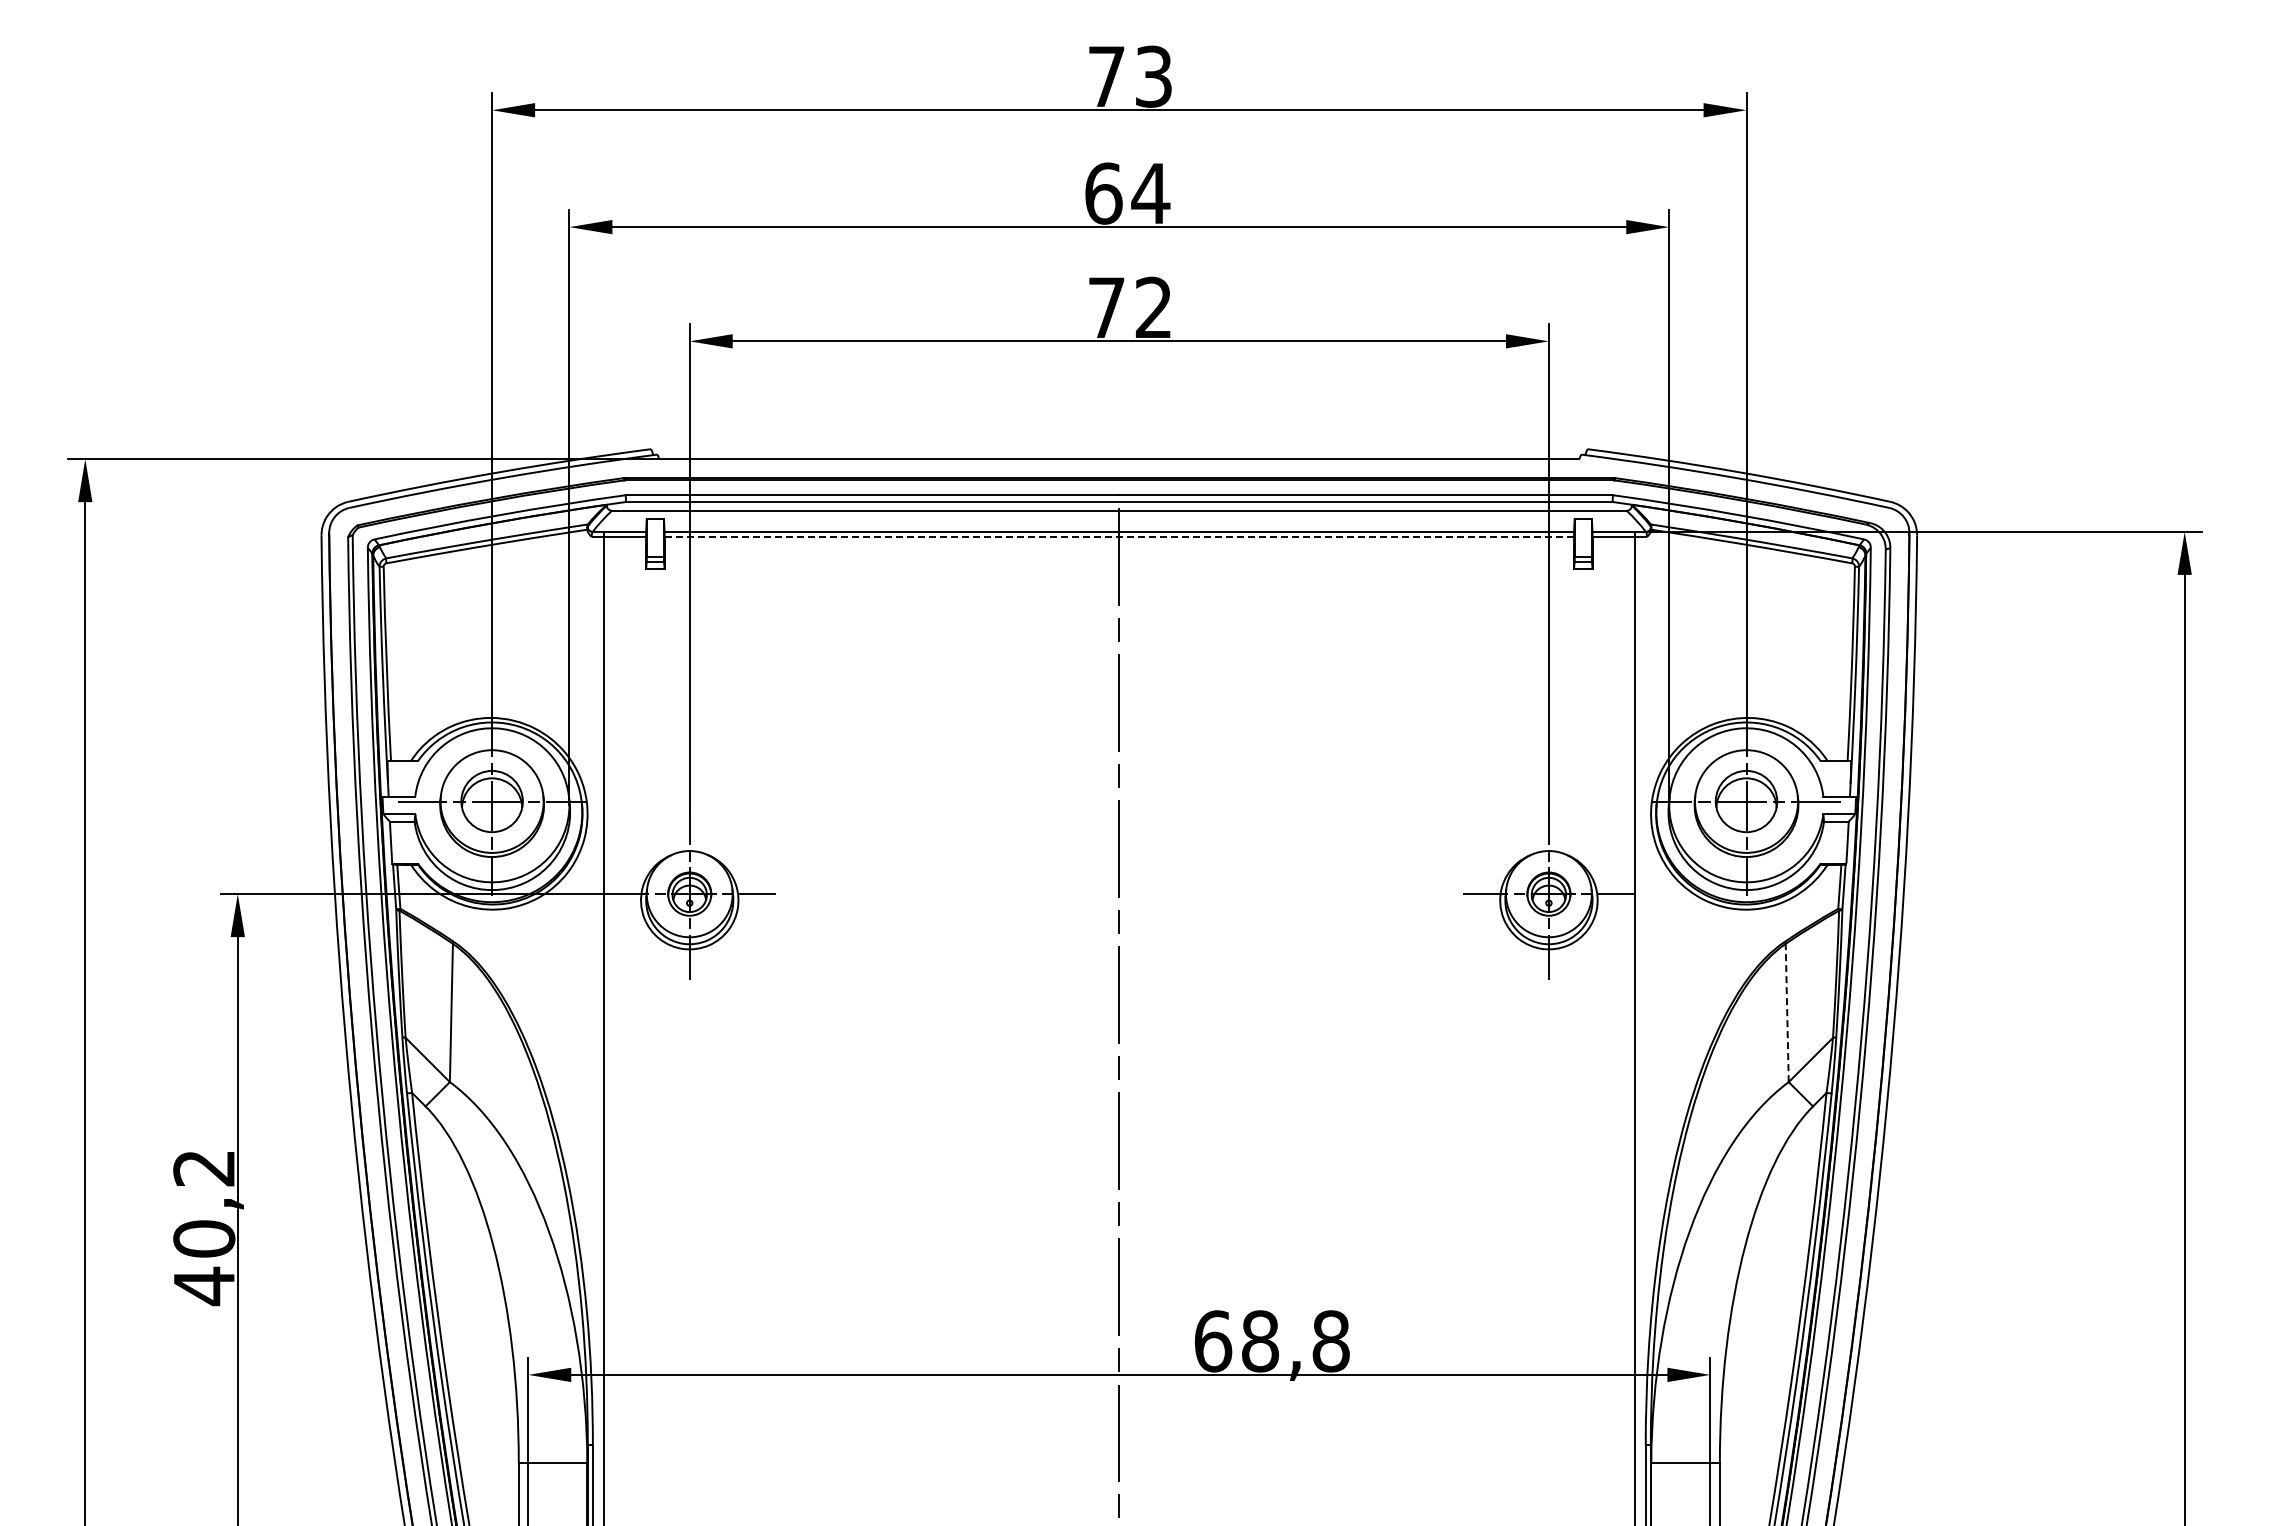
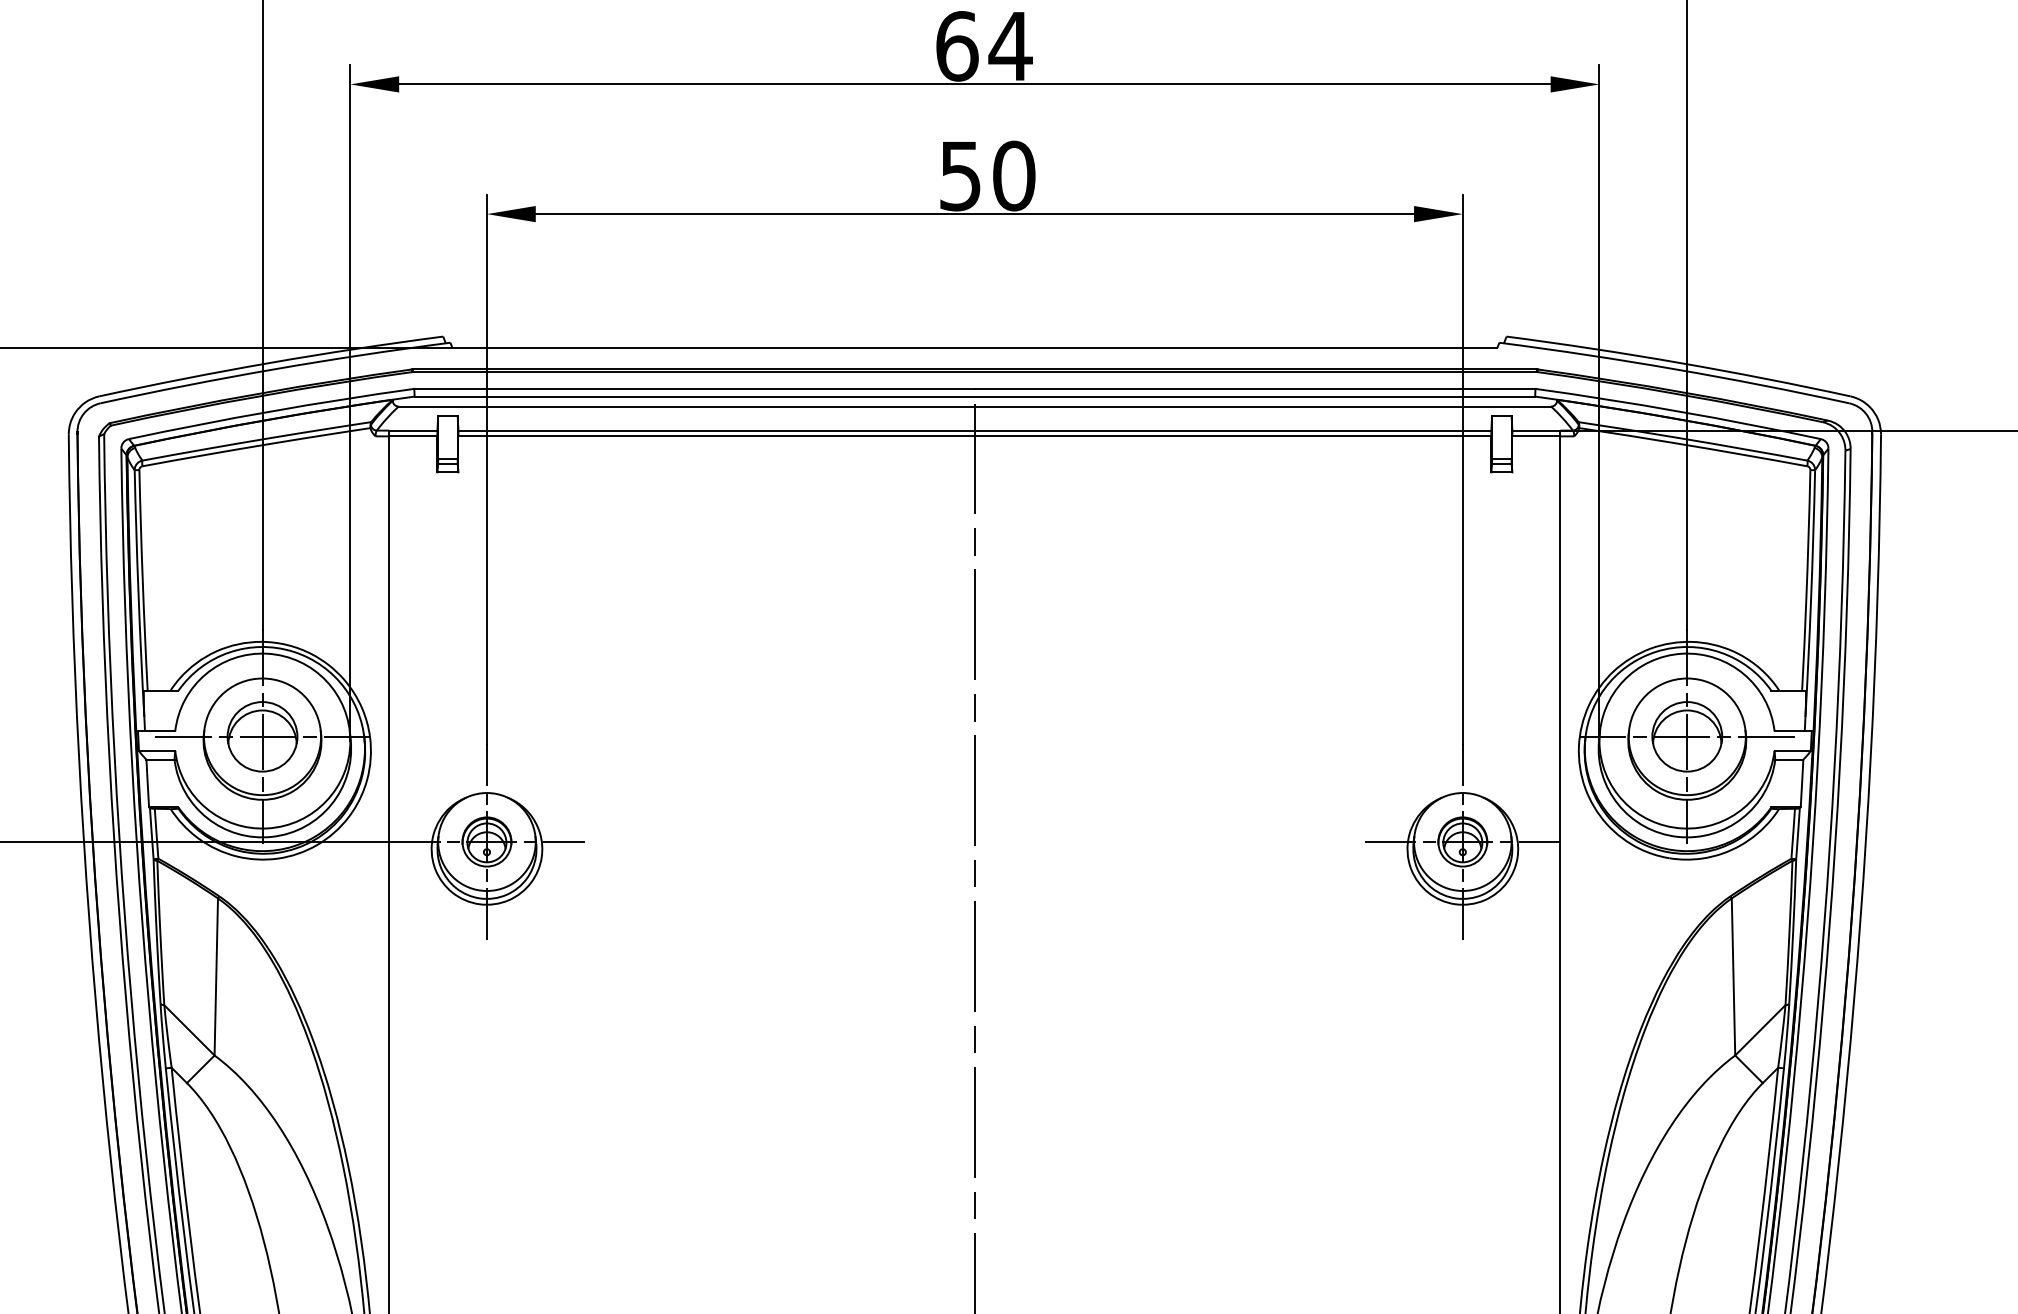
text: (1130, 307) -> (987, 175), 72 -> 50
line: (1119, 537) -> (975, 436), dashed -> solid
line: (1787, 1012) -> (1733, 976), dashed -> solid

